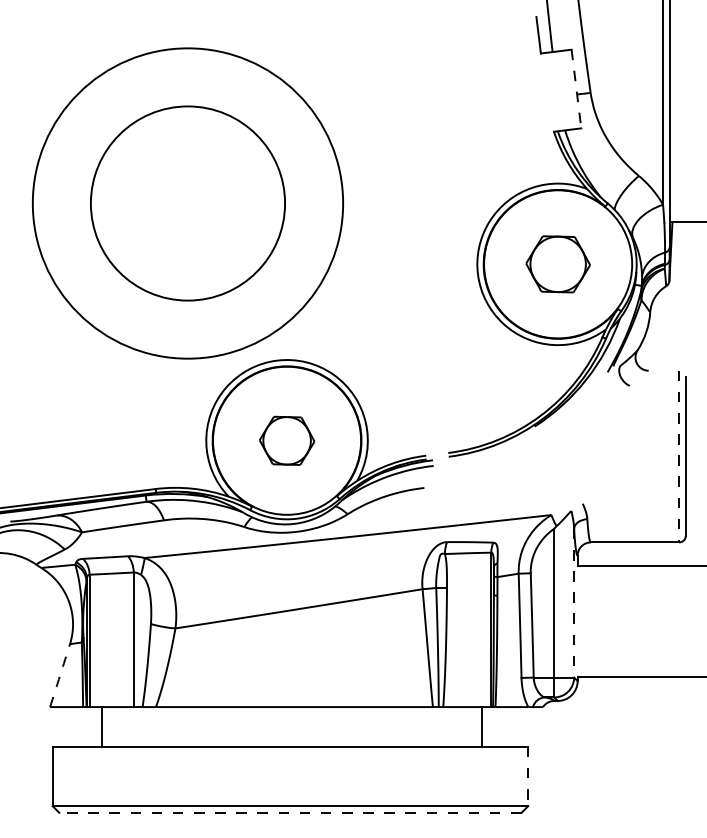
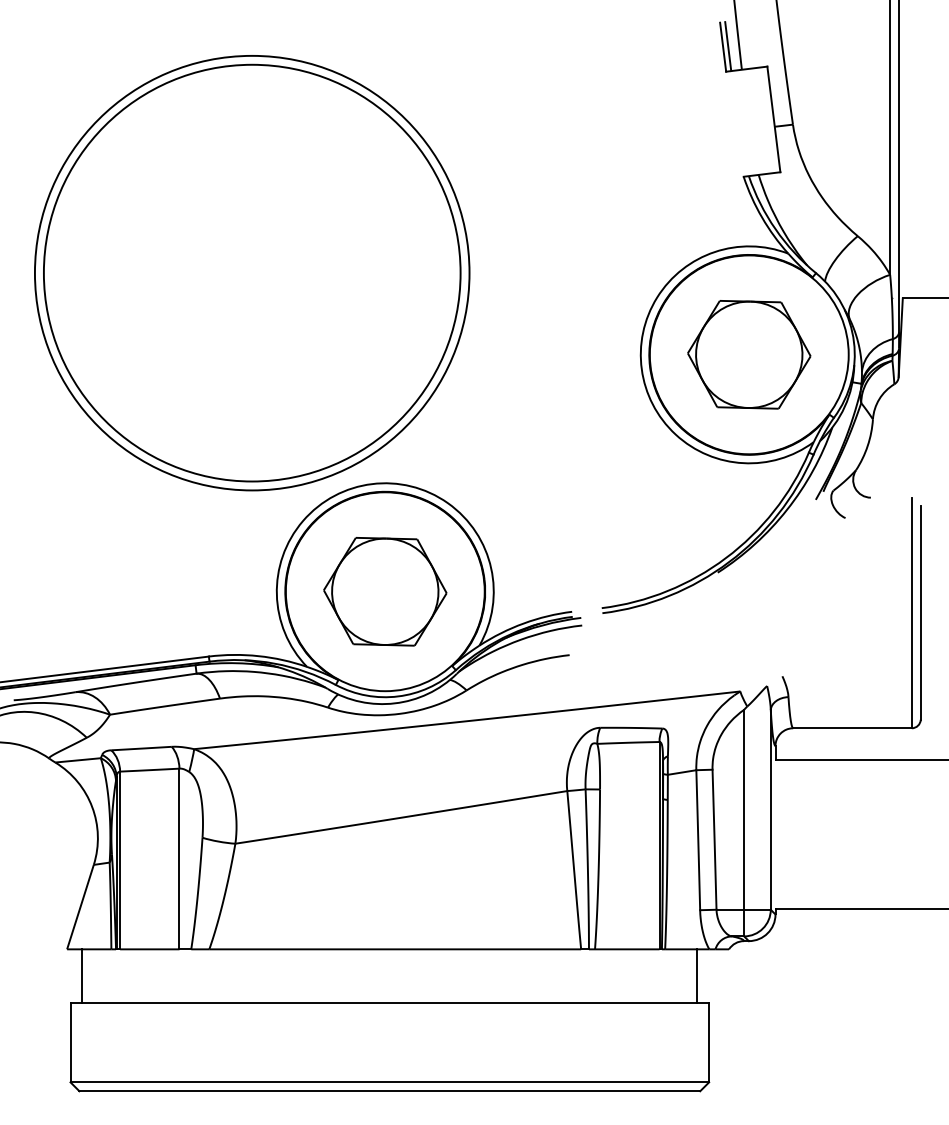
line: (542, 34) -> (728, 46), added
line: (576, 89) -> (773, 119), dashed -> solid
circle: (187, 203) -> (251, 272), size x1.67
part: (558, 264) -> (749, 354), size x1.43
part: (287, 440) -> (385, 591), size x1.67
line: (678, 456) -> (911, 613), dashed -> solid
line: (573, 602) -> (770, 809), dashed -> solid
arc: (60, 675) -> (80, 907), dashed -> solid
line: (101, 726) -> (82, 975), moved
line: (482, 726) -> (697, 975), moved
line: (528, 776) -> (709, 1042), dashed -> solid
line: (290, 812) -> (389, 1091), dashed -> solid

